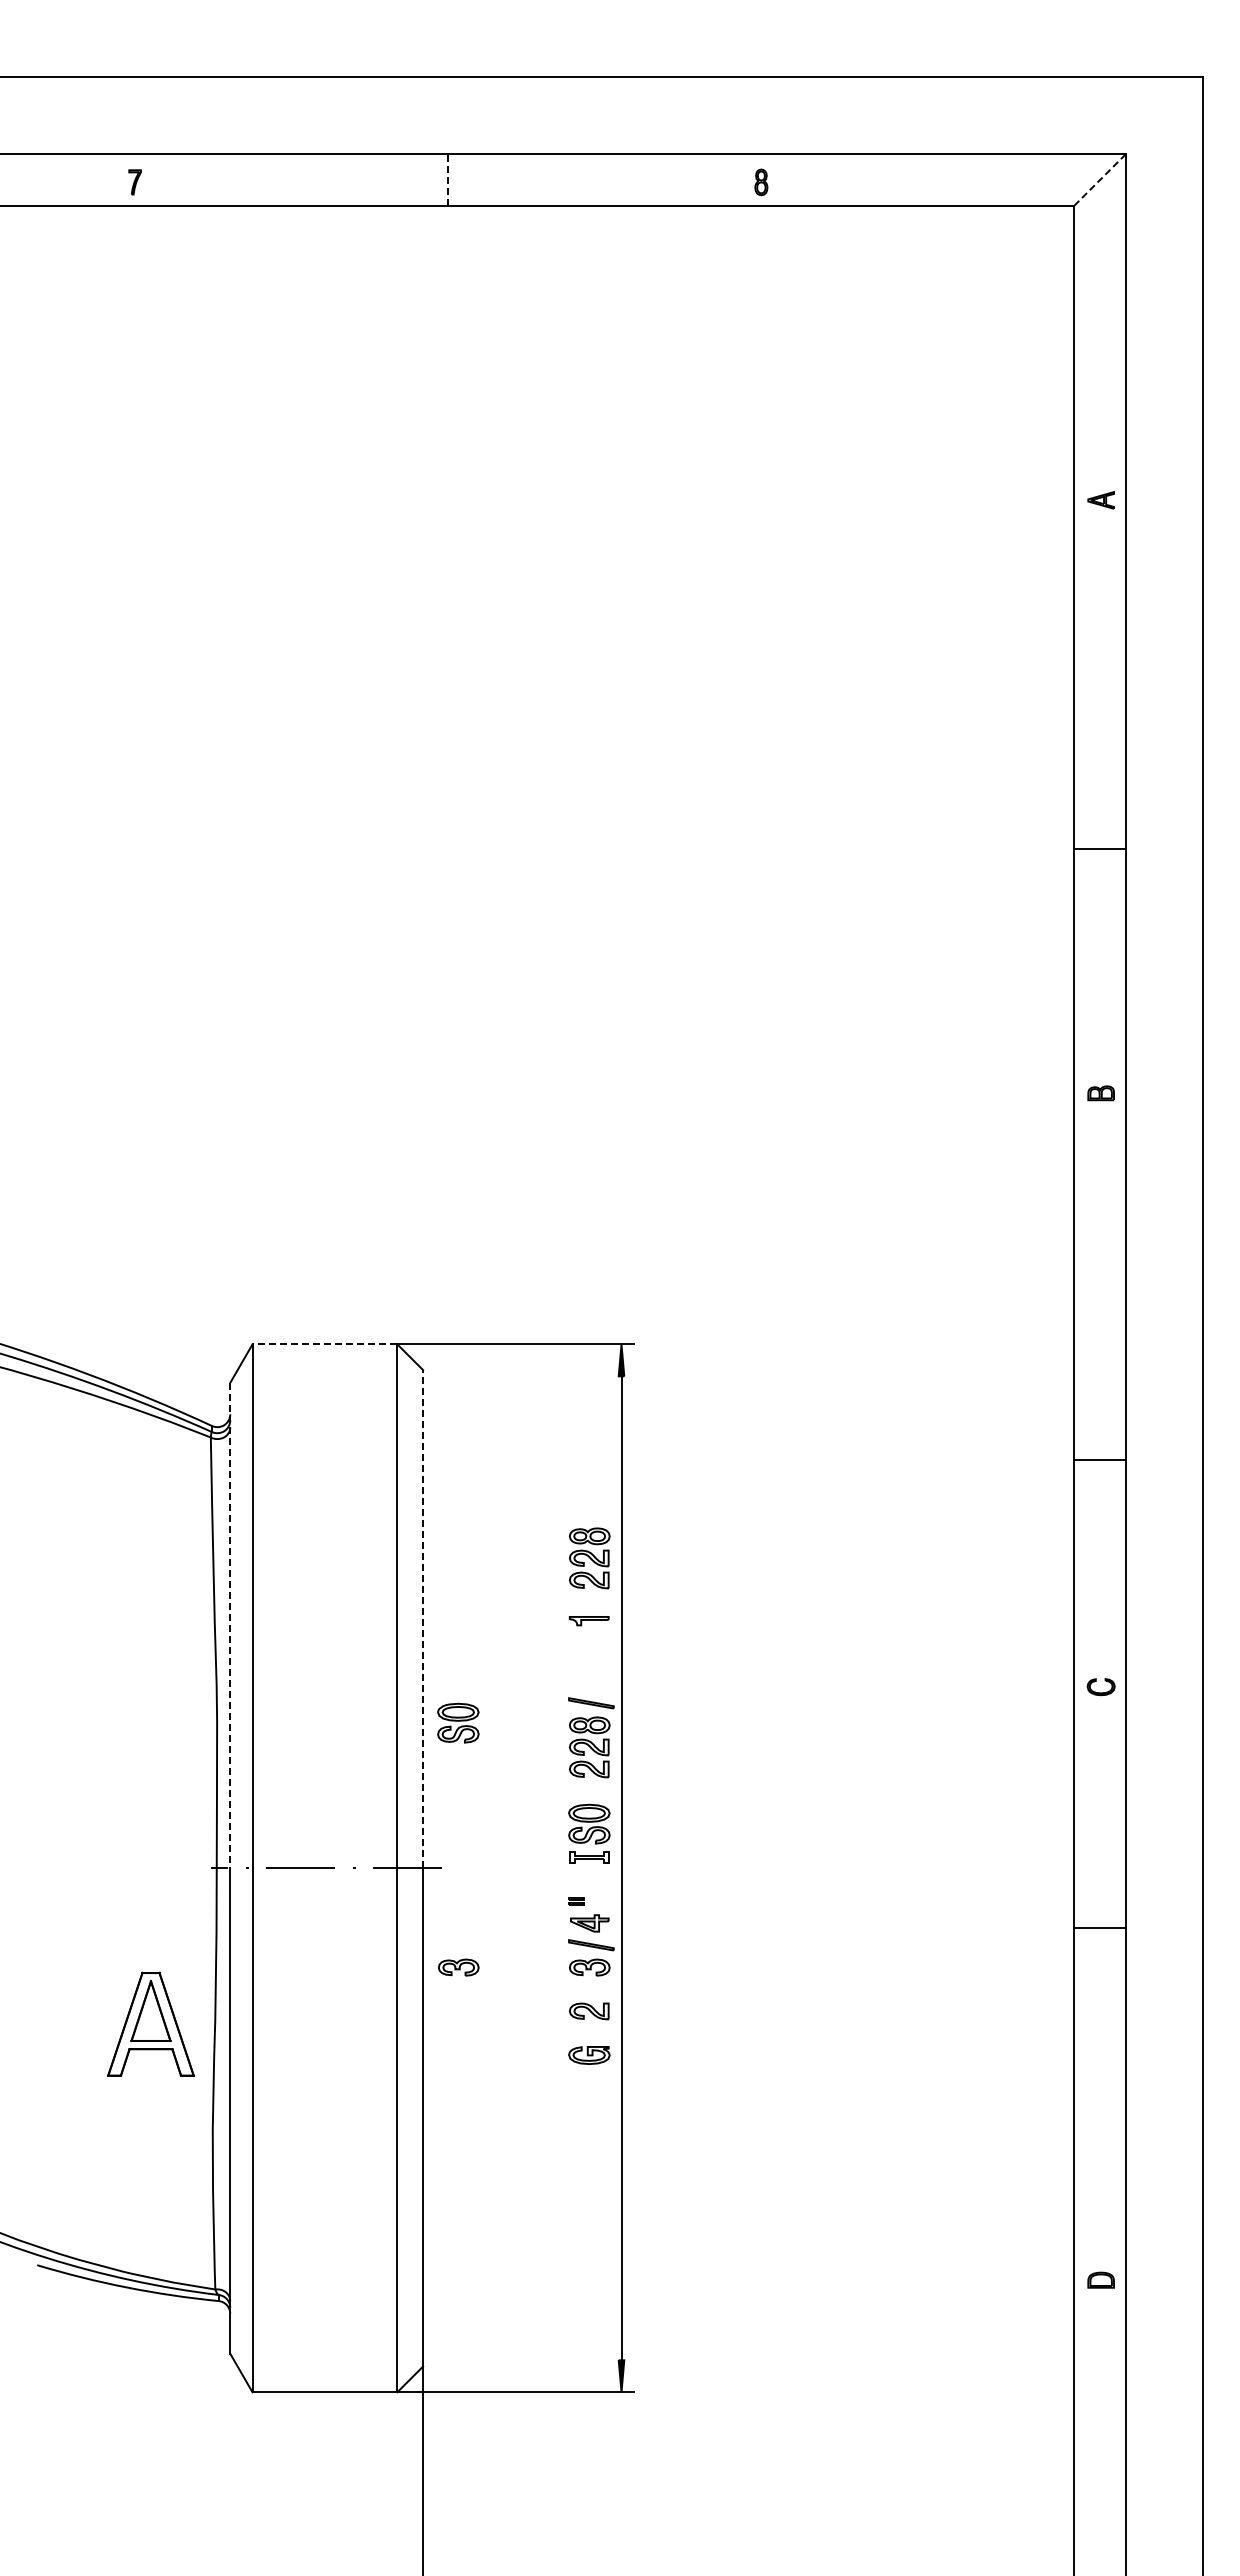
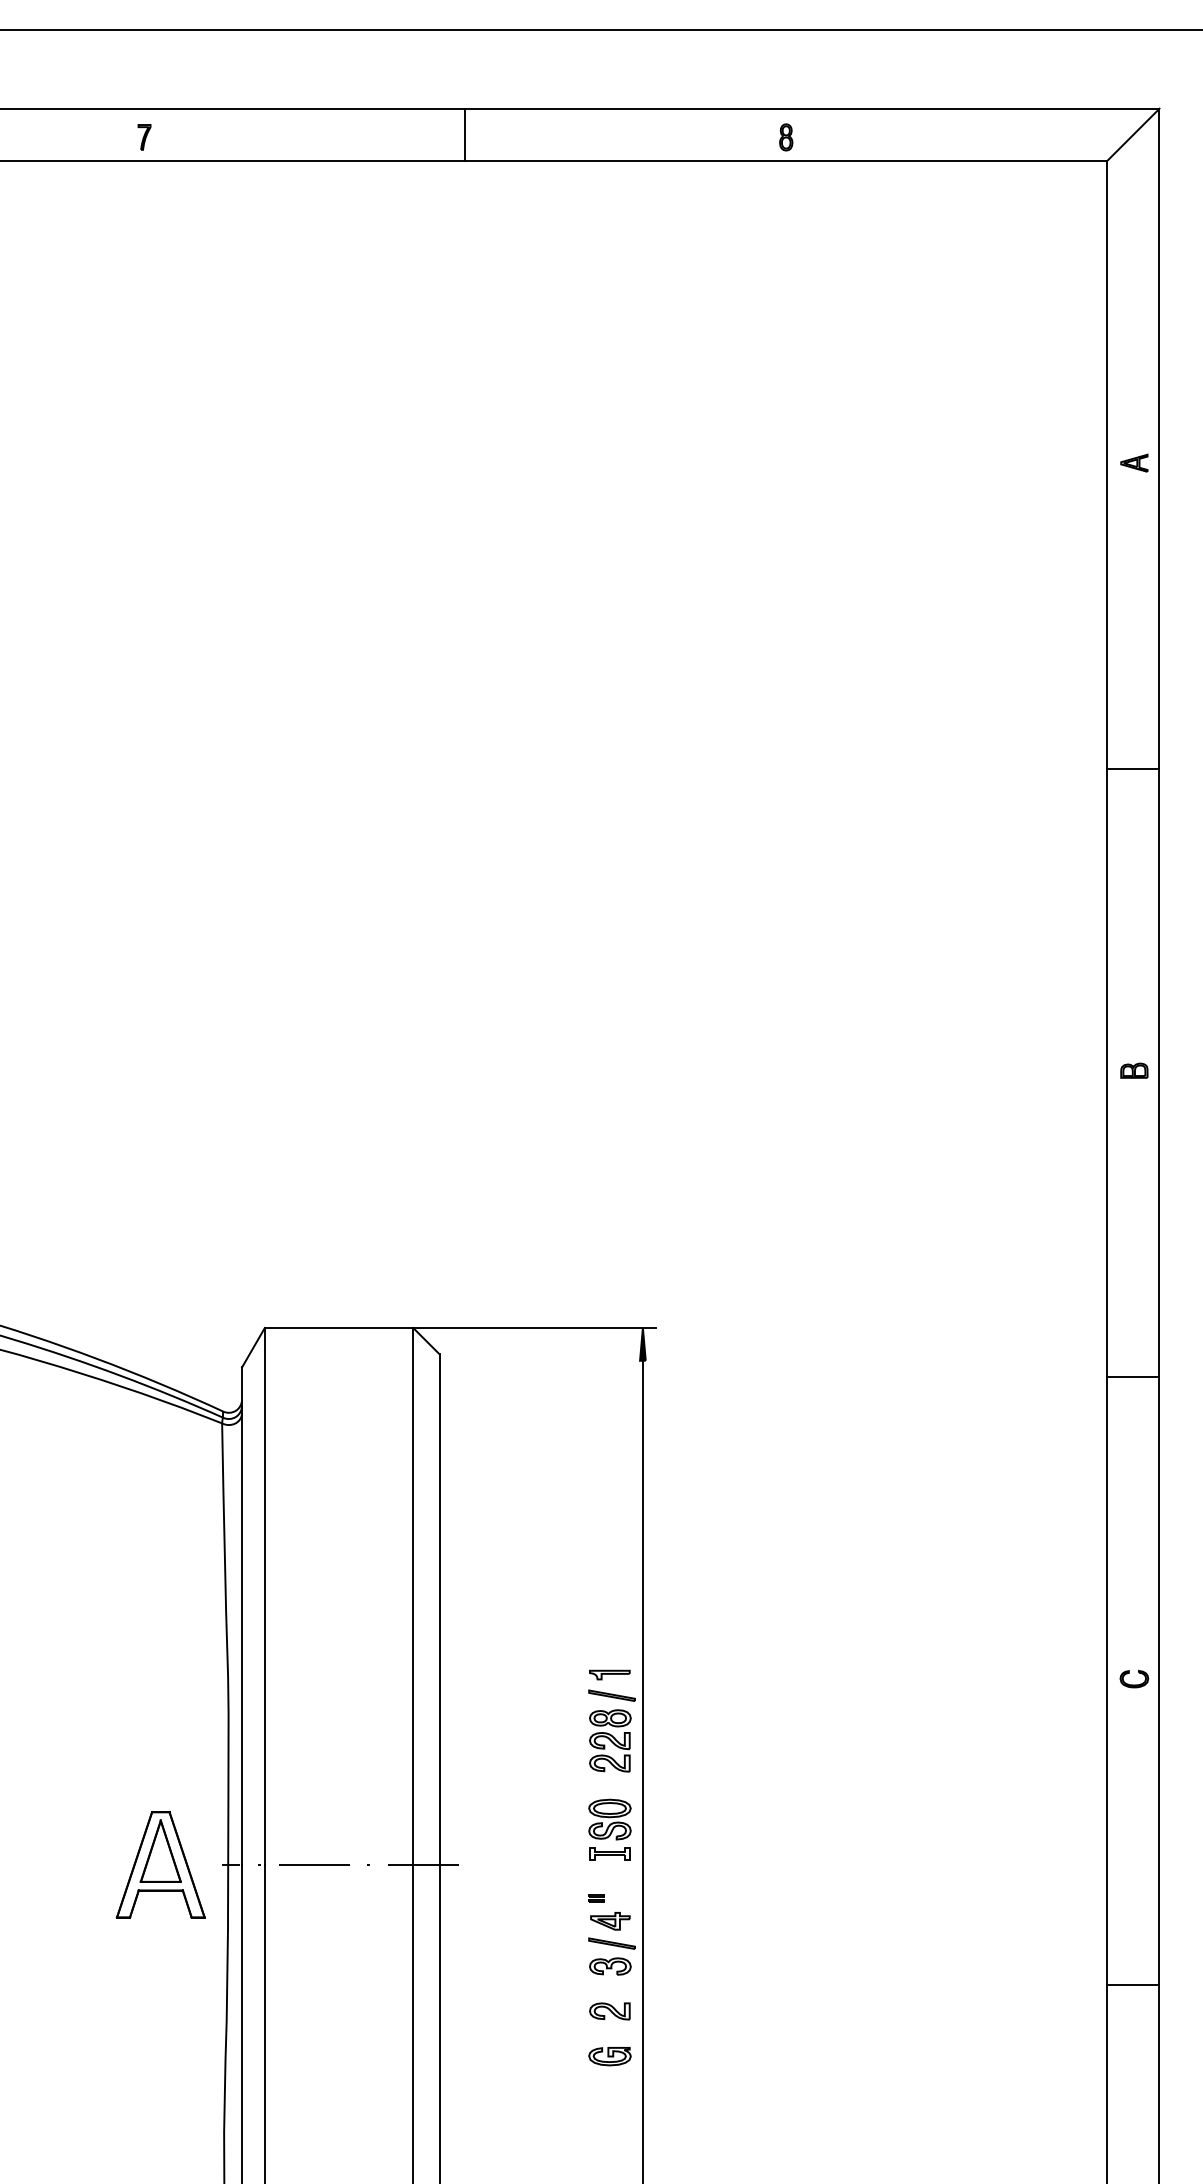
line: (1100, 179) -> (1133, 134), dashed -> solid
line: (447, 180) -> (464, 135), dashed -> solid
line: (1099, 849) -> (1132, 769), moved
line: (324, 1344) -> (338, 1328), dashed -> solid
line: (1099, 1459) -> (1132, 1377), moved
part: (589, 1558) -> (610, 1547), removed
line: (423, 1618) -> (440, 1608), dashed -> solid
part: (588, 1621) -> (609, 1675), moved
line: (230, 1625) -> (242, 1616), dashed -> solid
part: (458, 1722) -> (475, 1715), removed
line: (1099, 1927) -> (1132, 1984), moved
part: (458, 1967) -> (475, 1966), removed
part: (150, 2023) -> (160, 1863), moved

